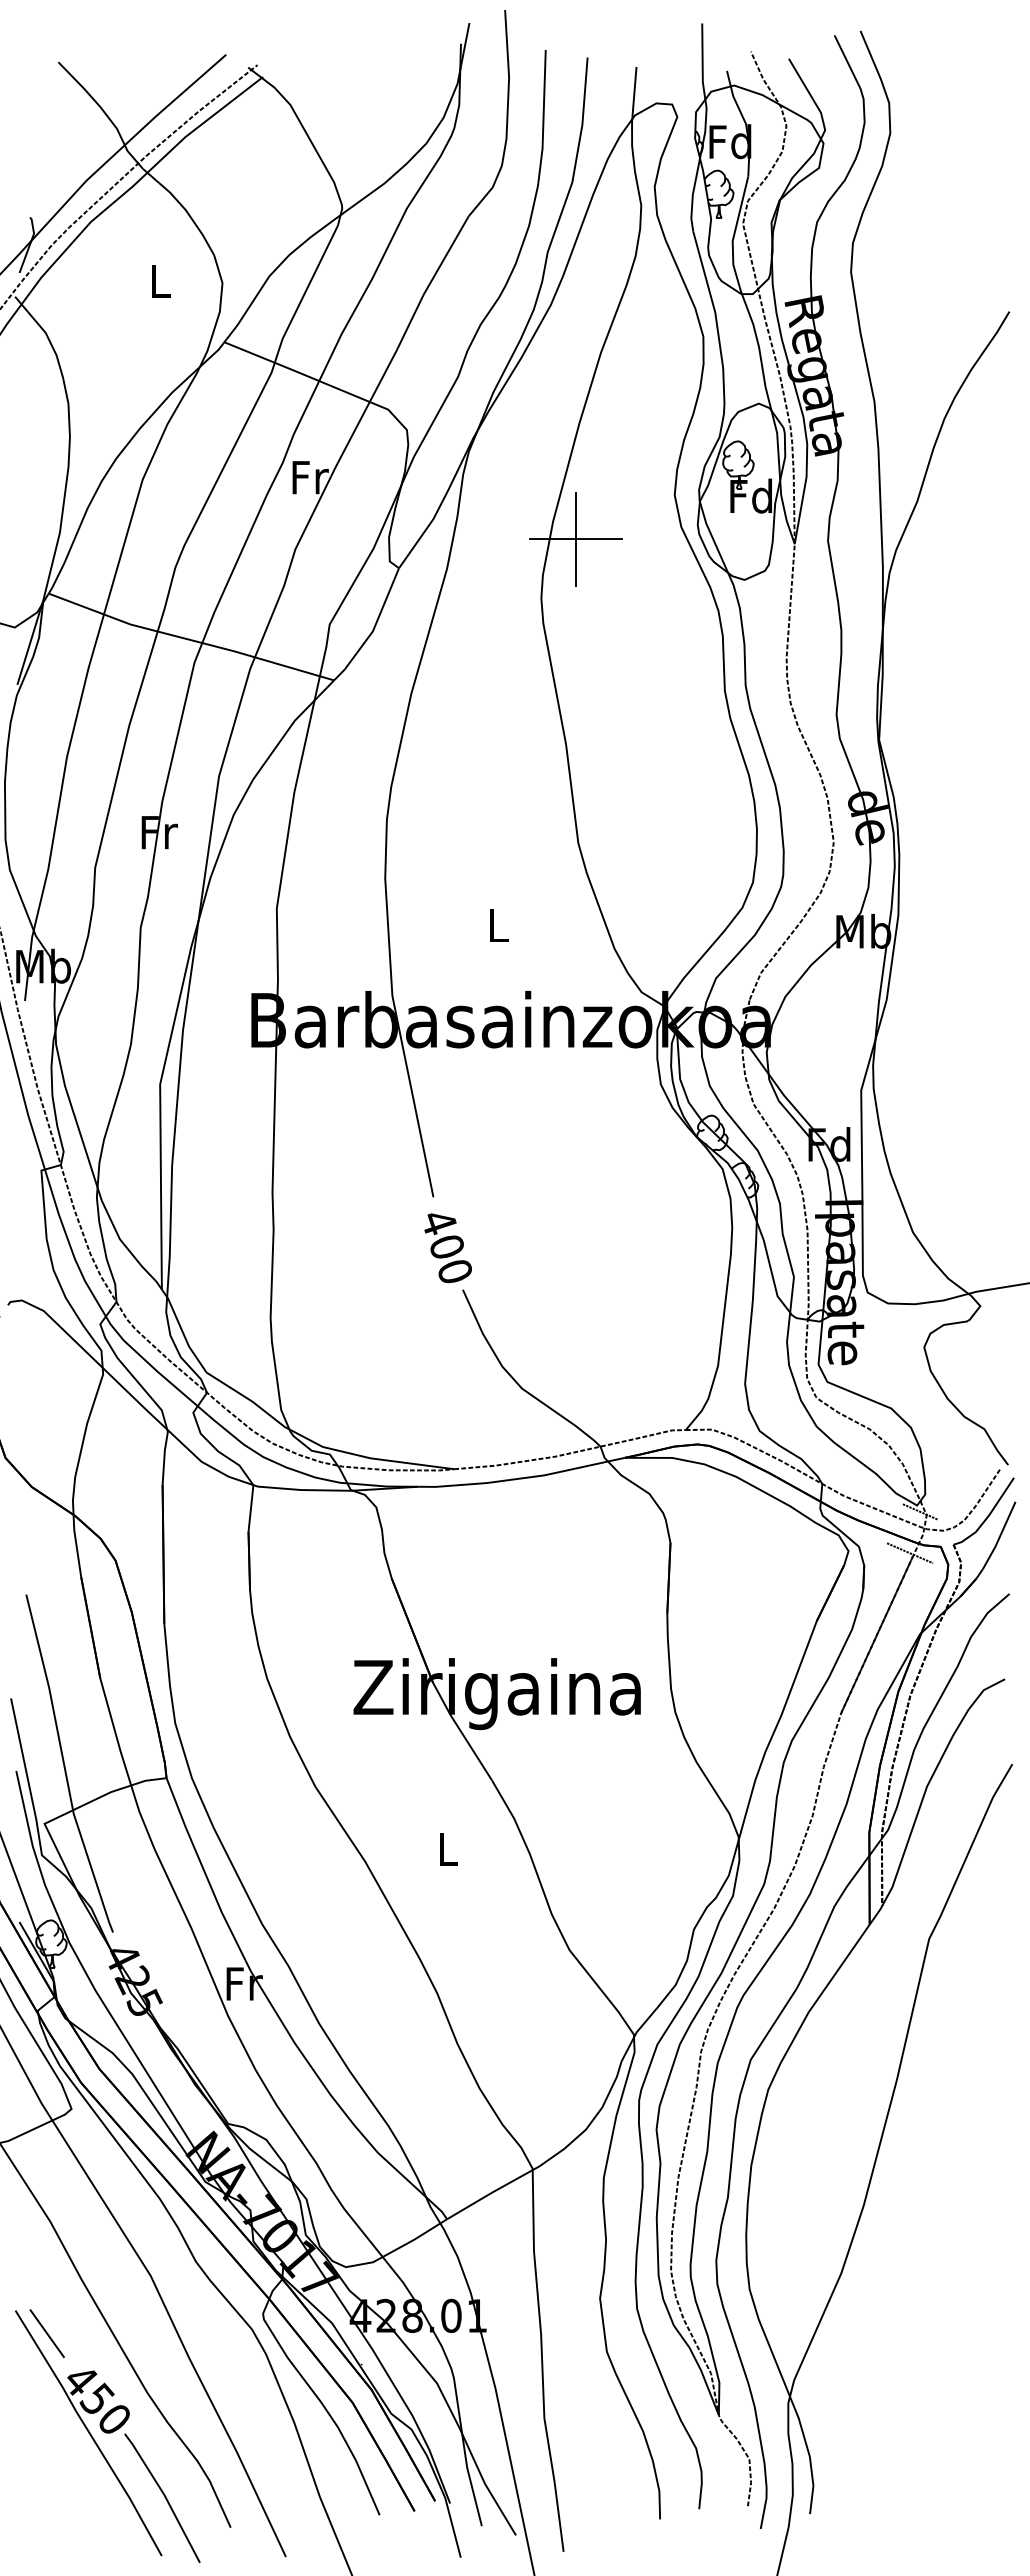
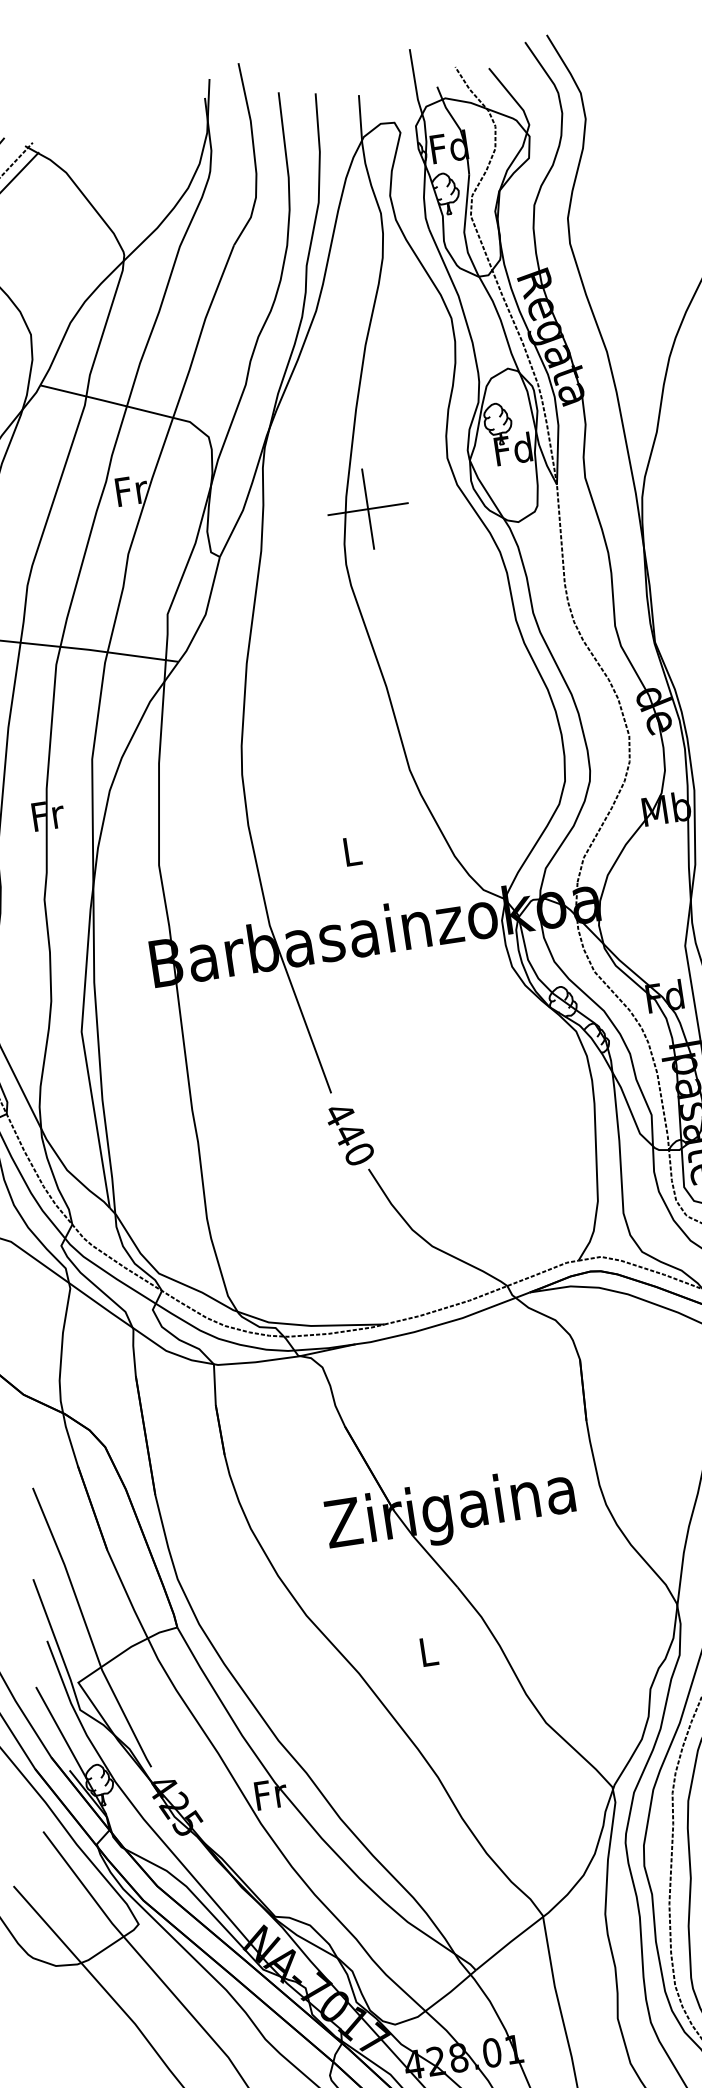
text: (447, 1247) -> (349, 1134), 400 -> 440

